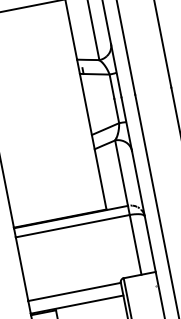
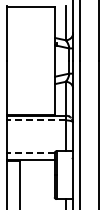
line: (71, 226) -> (35, 120), solid -> dashed
line: (74, 292) -> (30, 153), solid -> dashed

